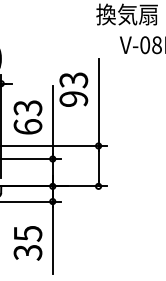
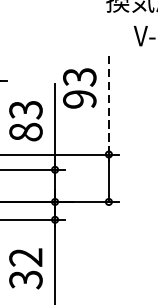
line: (98, 102) -> (108, 103), solid -> dashed
text: (27, 126) -> (25, 131), 63 -> 83
text: (27, 233) -> (25, 257), 35 -> 32

